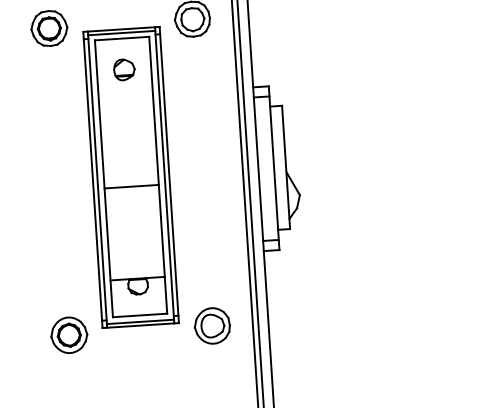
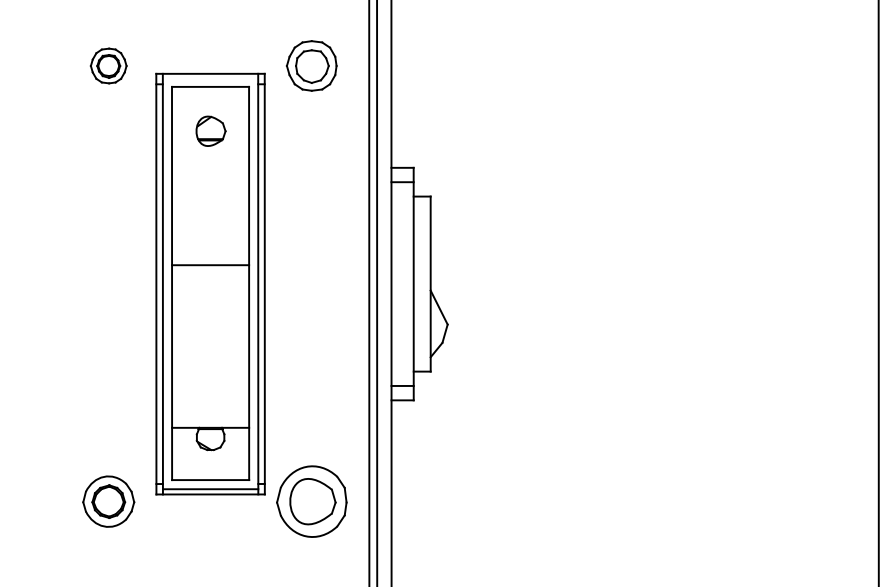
part: (49, 28) -> (108, 65), size x0.7
line: (121, 33) -> (210, 79), removed
line: (131, 186) -> (210, 265), moved
part: (212, 325) -> (311, 501), size x1.4

